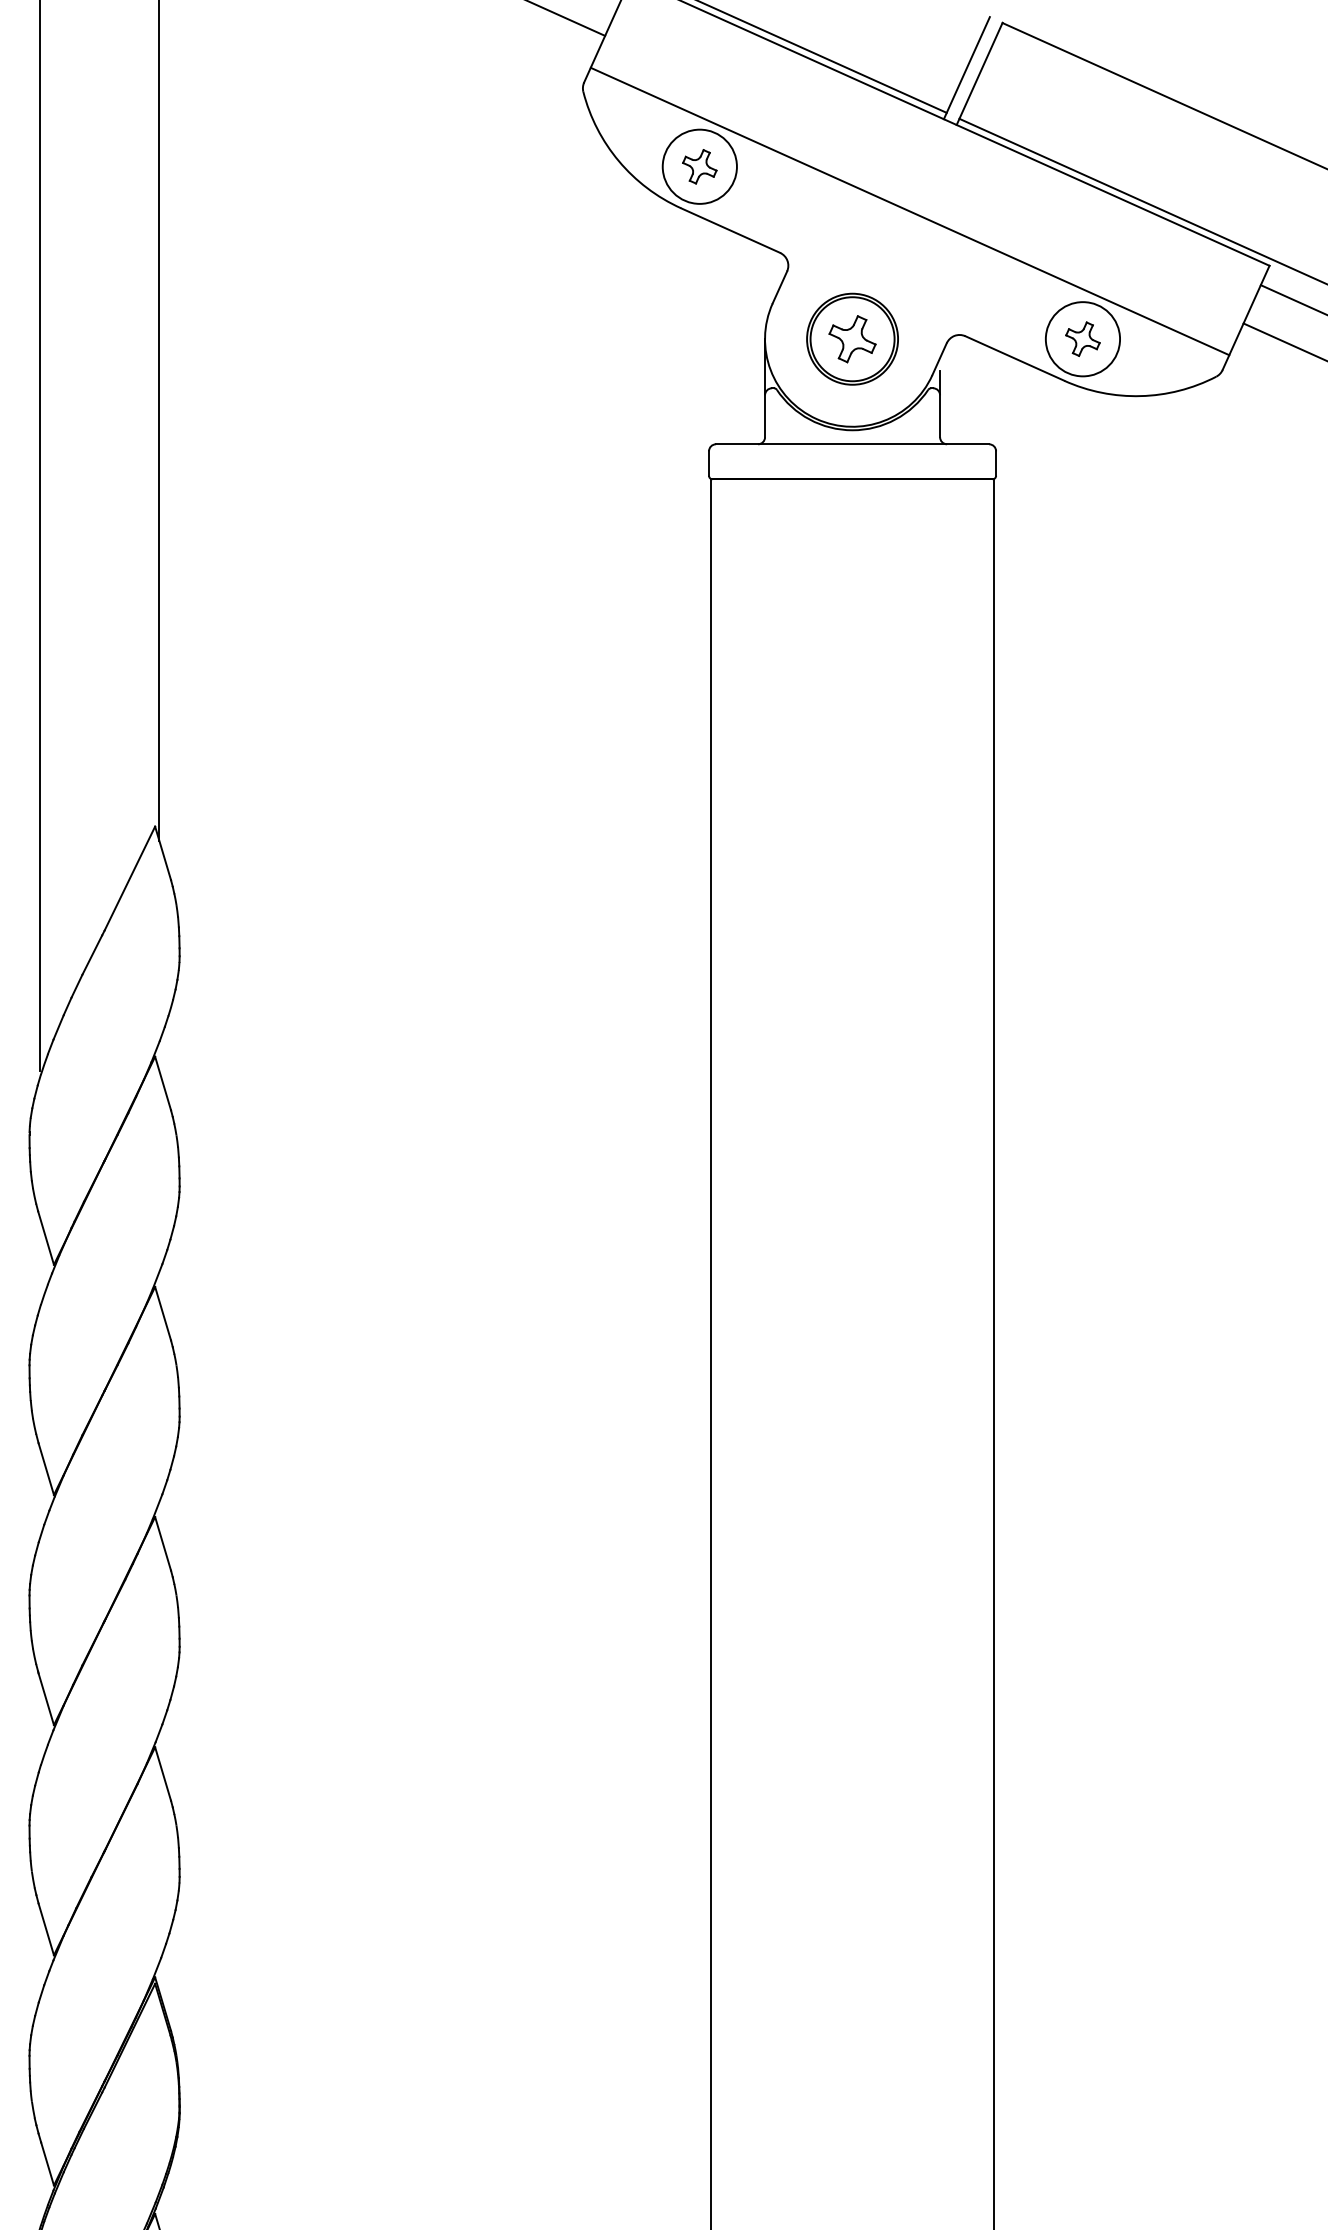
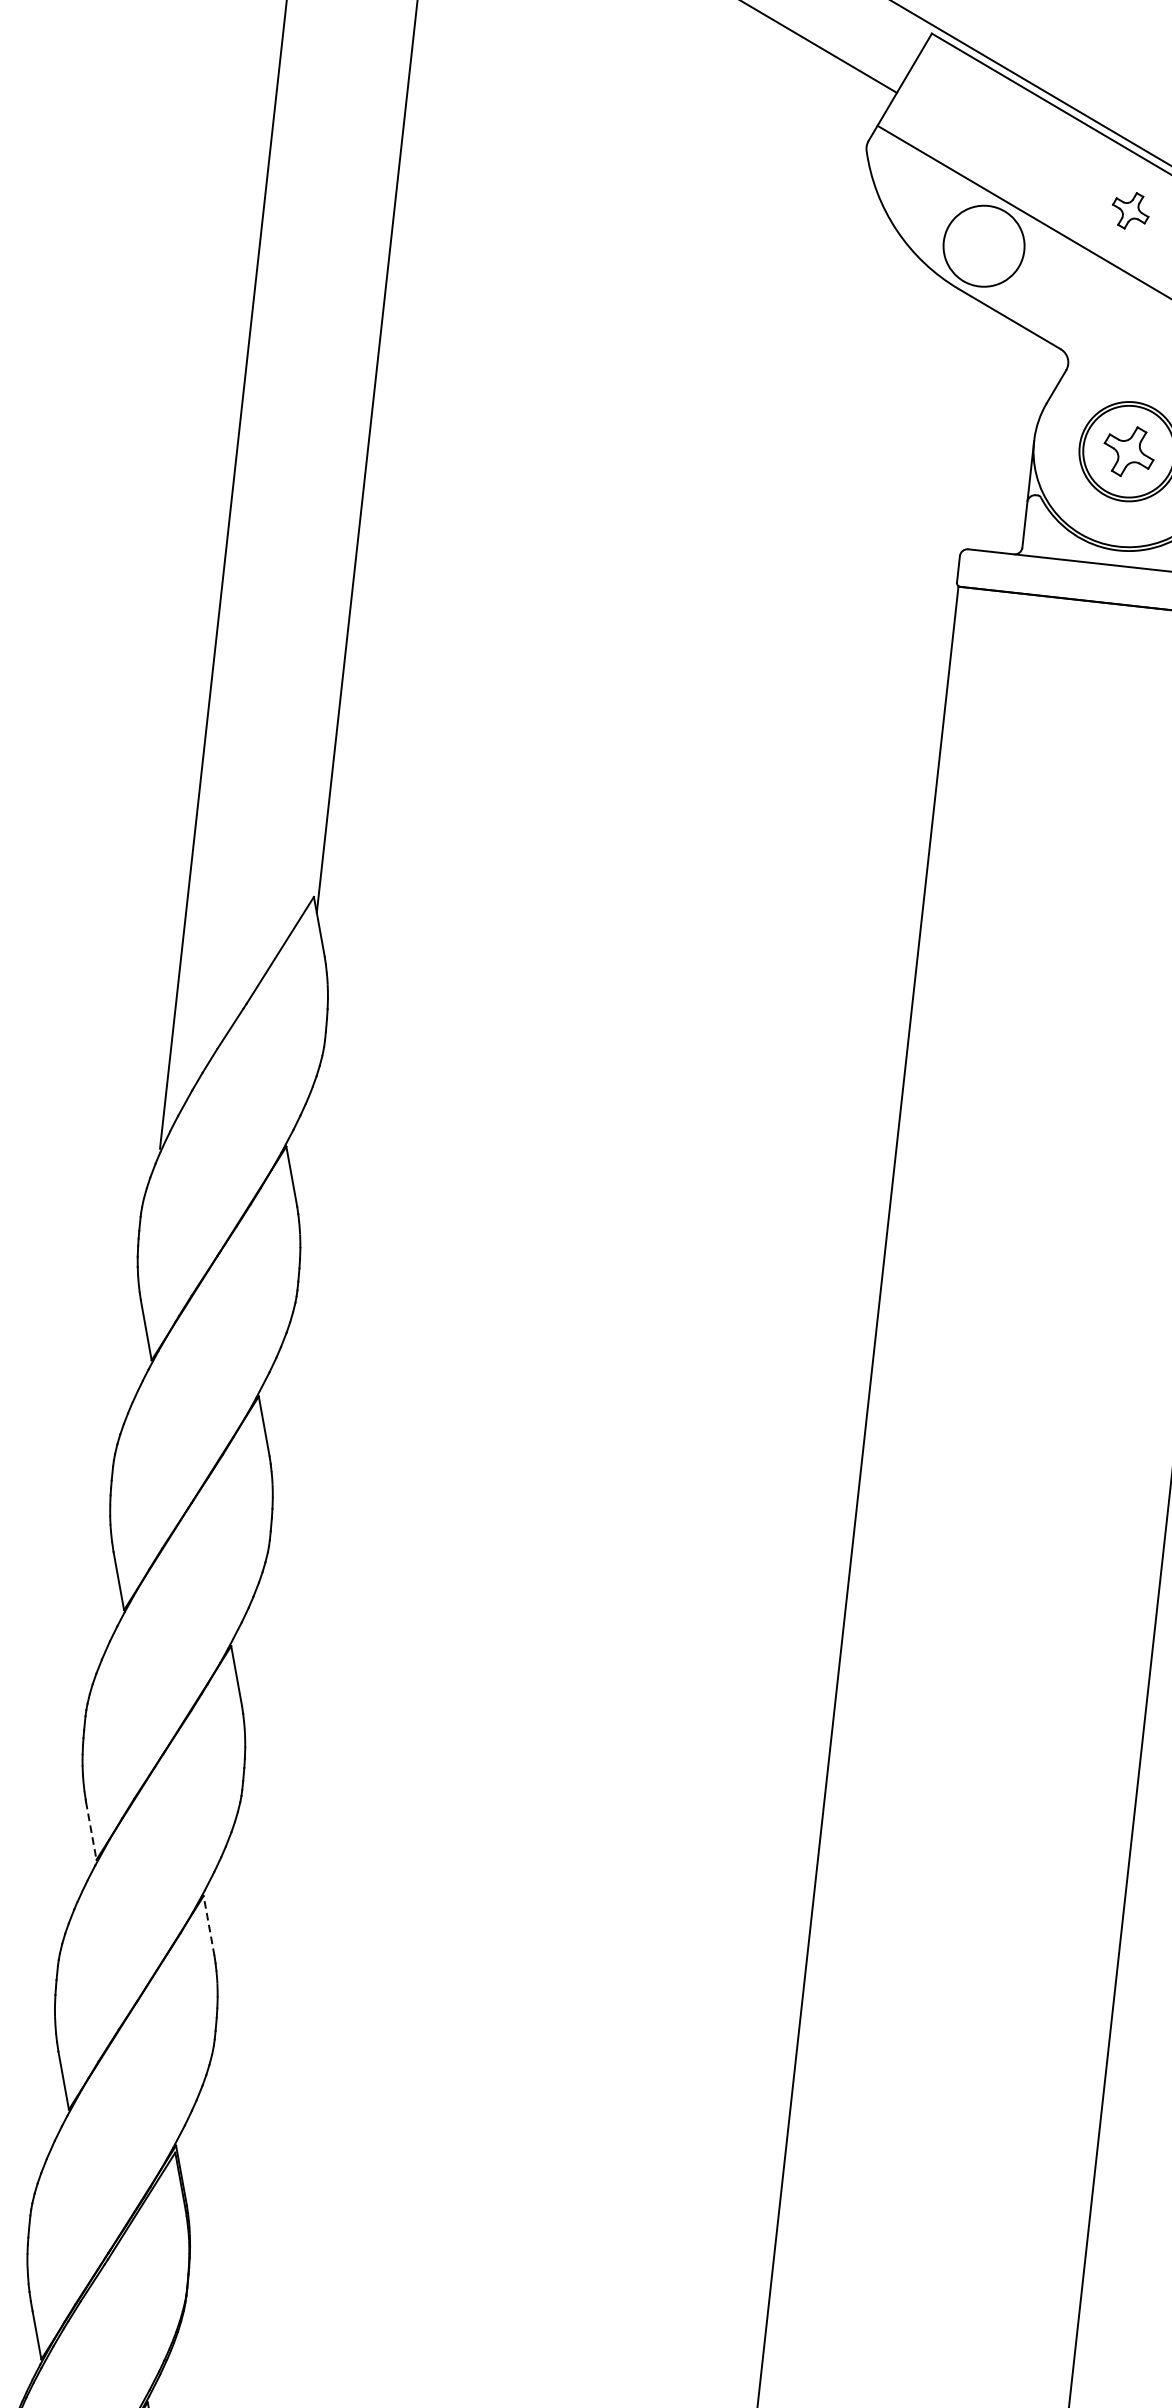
part: (699, 166) -> (1130, 210), moved
line: (46, 1699) -> (91, 1831), solid -> dashed
line: (163, 1774) -> (209, 1926), solid -> dashed

